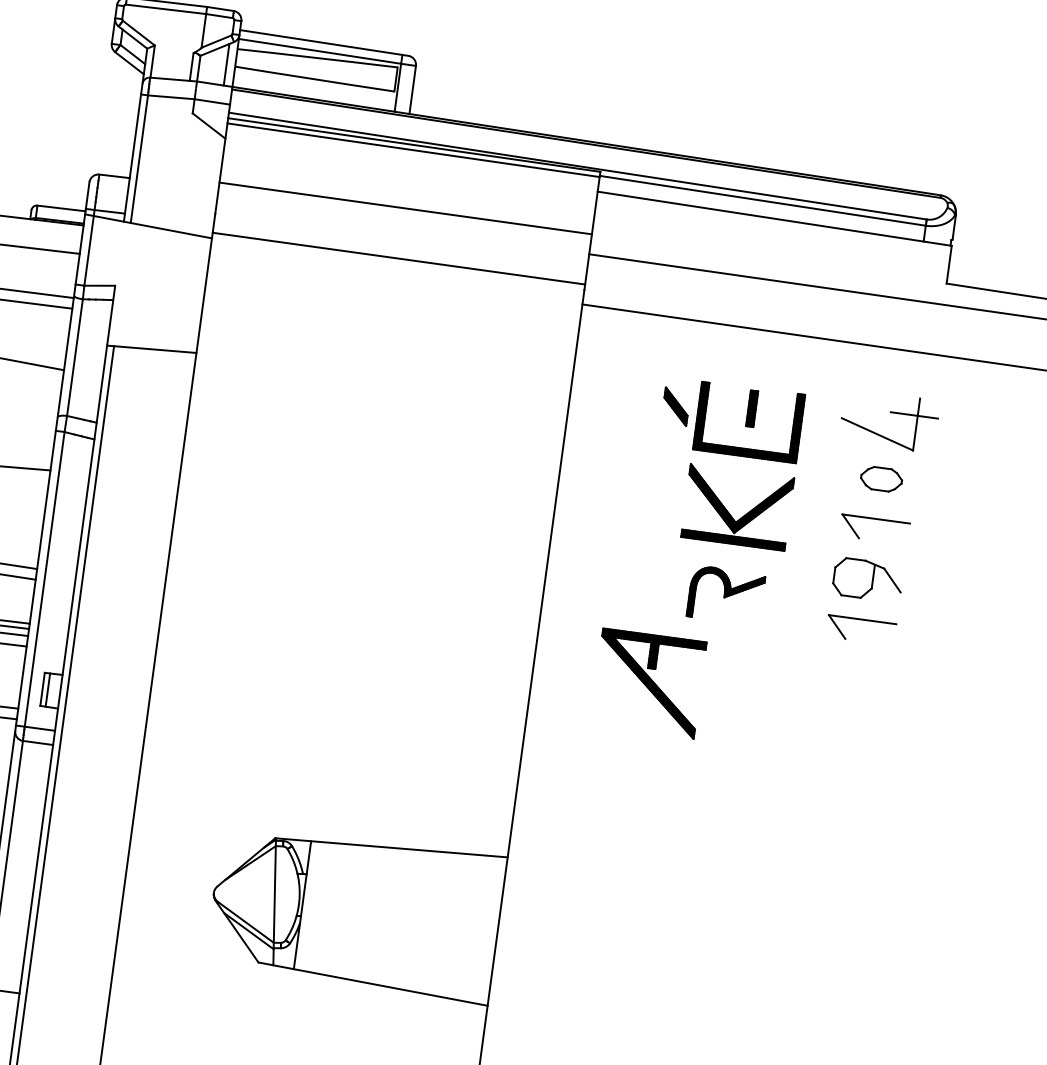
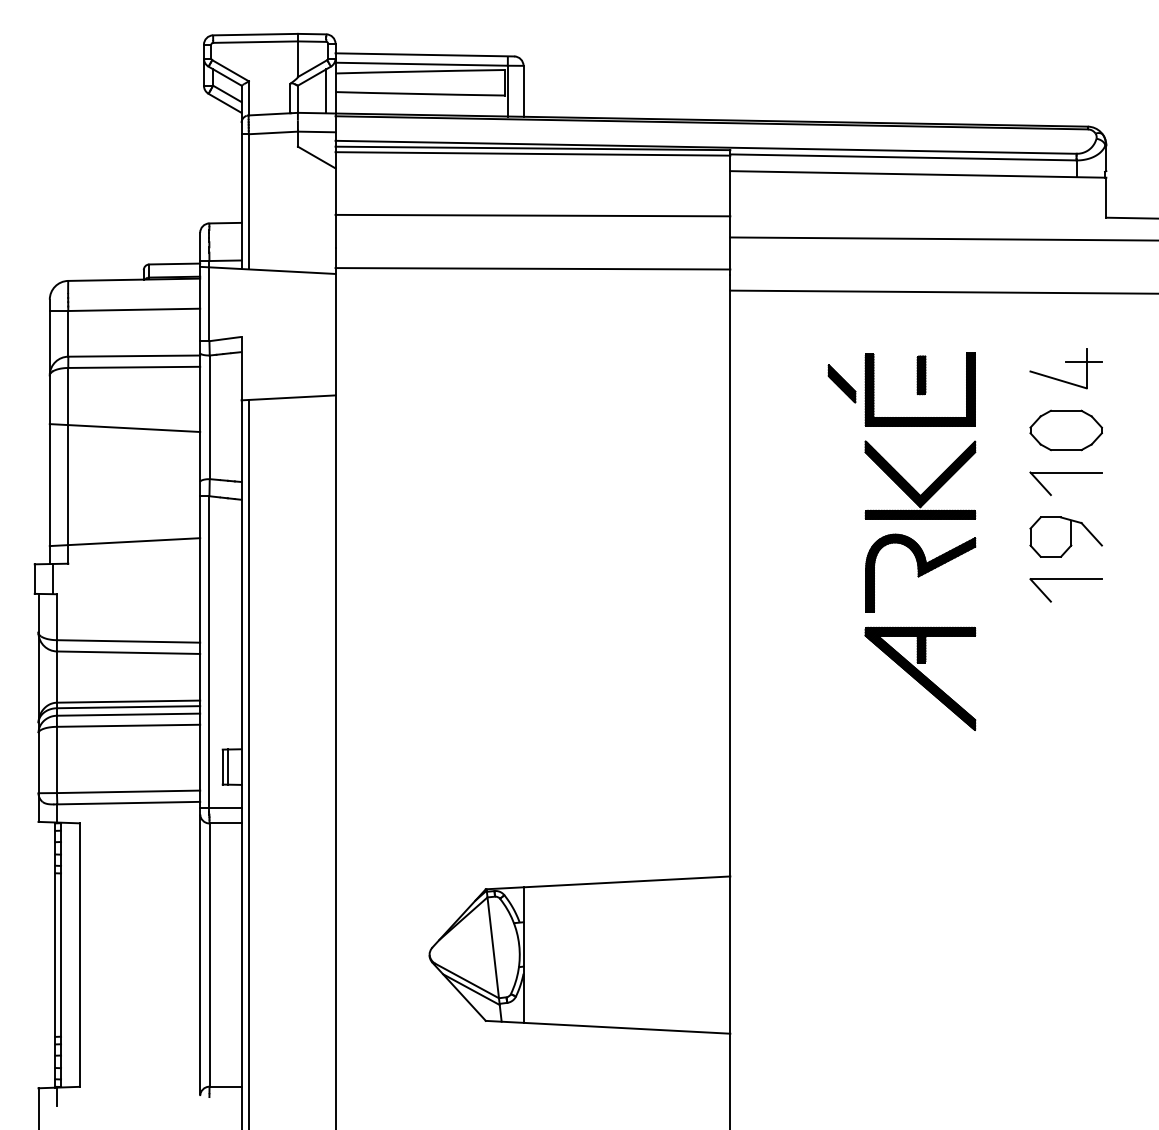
part: (888, 420) -> (1065, 368), size x0.71
part: (880, 479) -> (1065, 430), size x1.67
part: (725, 594) -> (920, 572), size x1.43
part: (648, 683) -> (920, 678), moved

